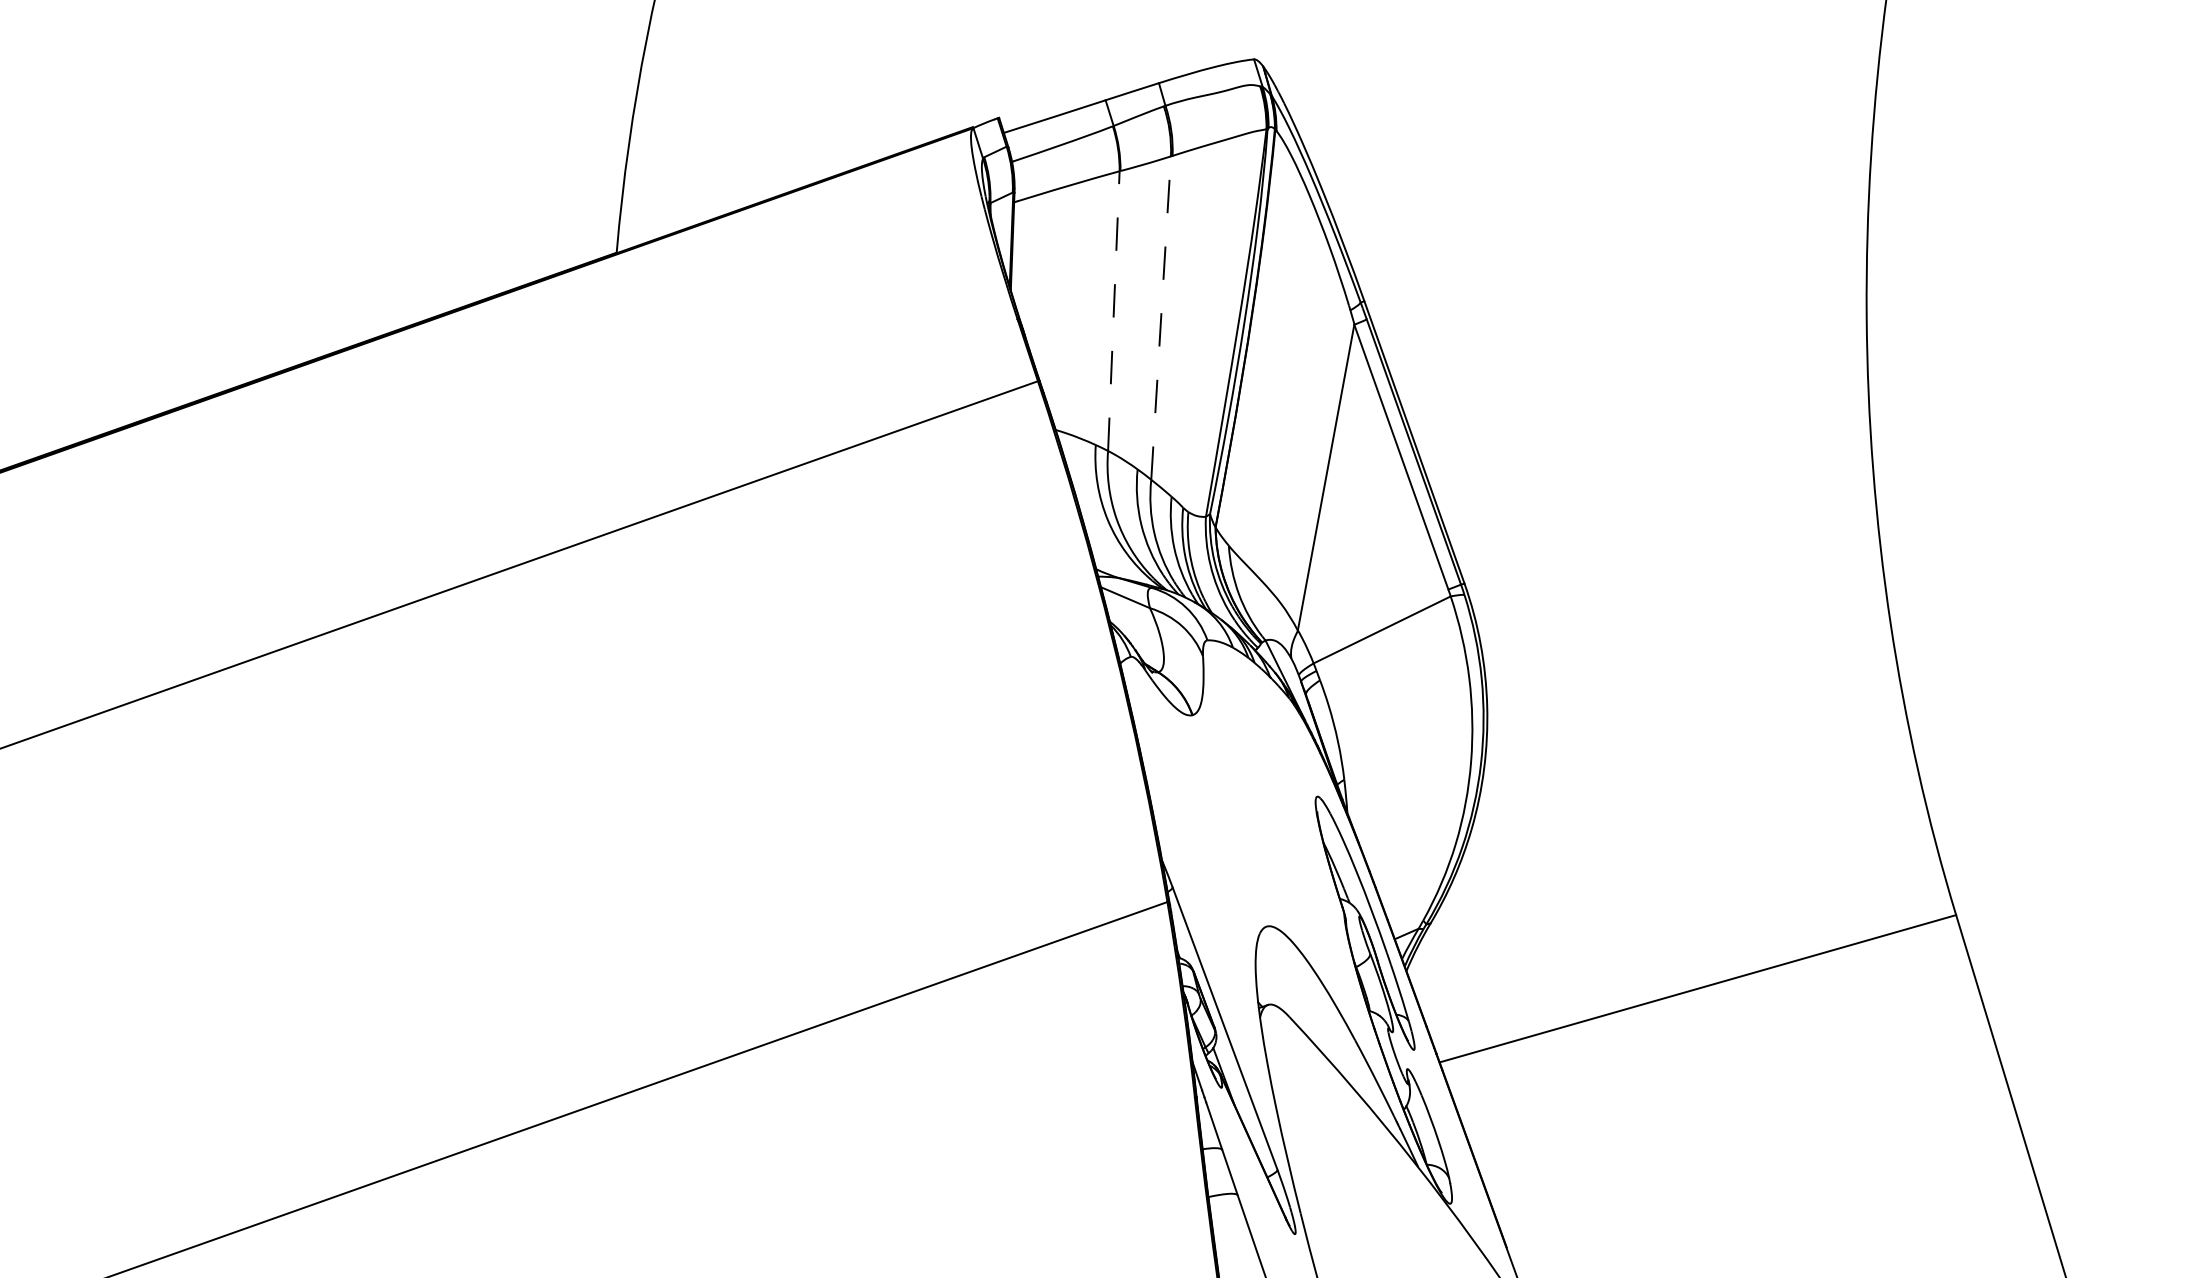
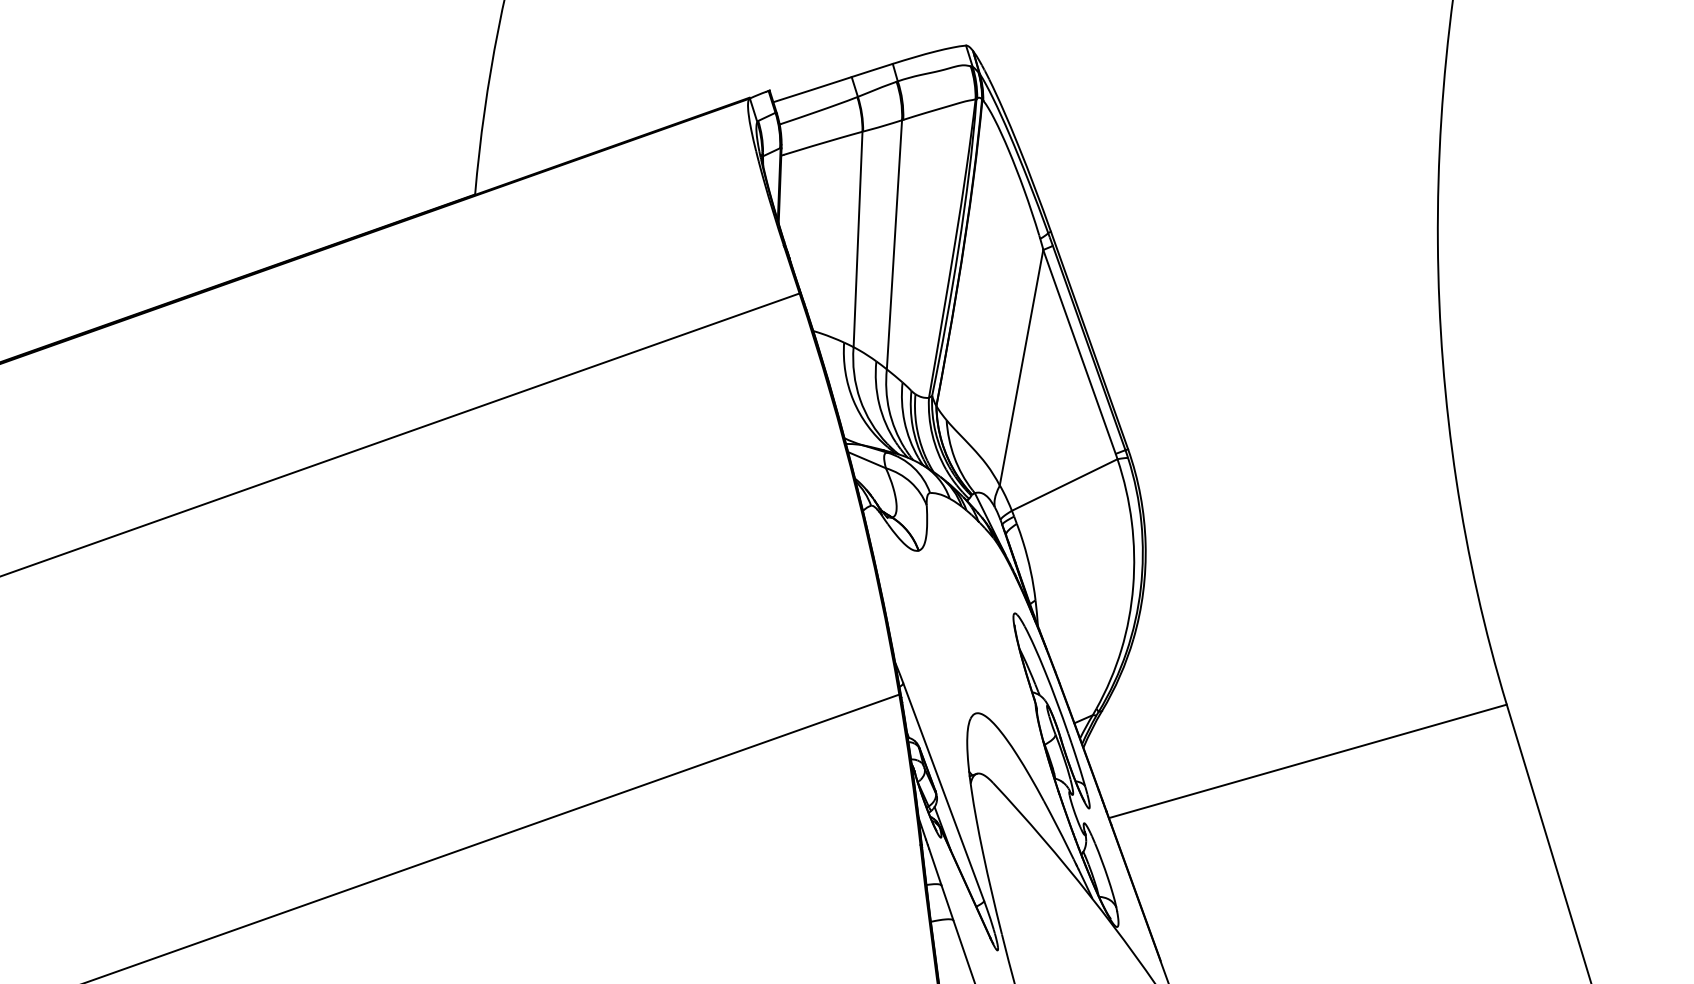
line: (1113, 311) -> (857, 239), dashed -> solid
line: (1161, 318) -> (894, 245), dashed -> solid

